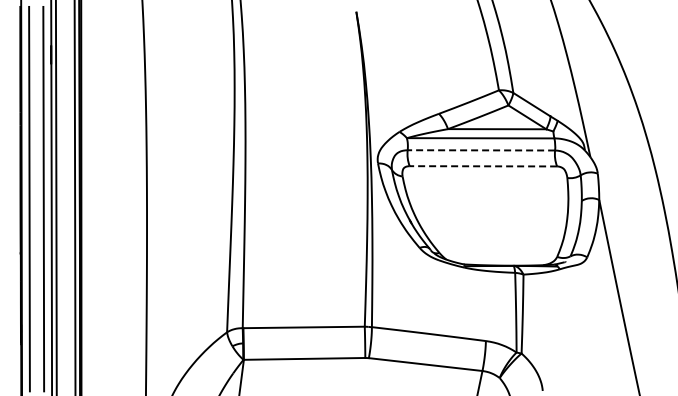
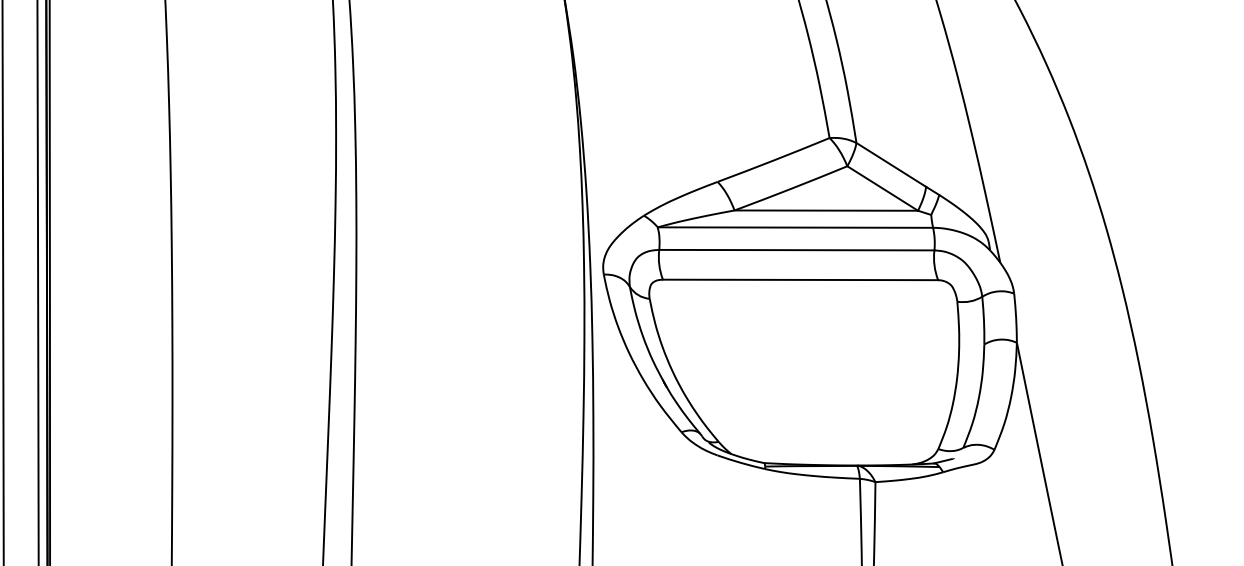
line: (481, 150) -> (797, 250), dashed -> solid
line: (483, 166) -> (800, 280), dashed -> solid

